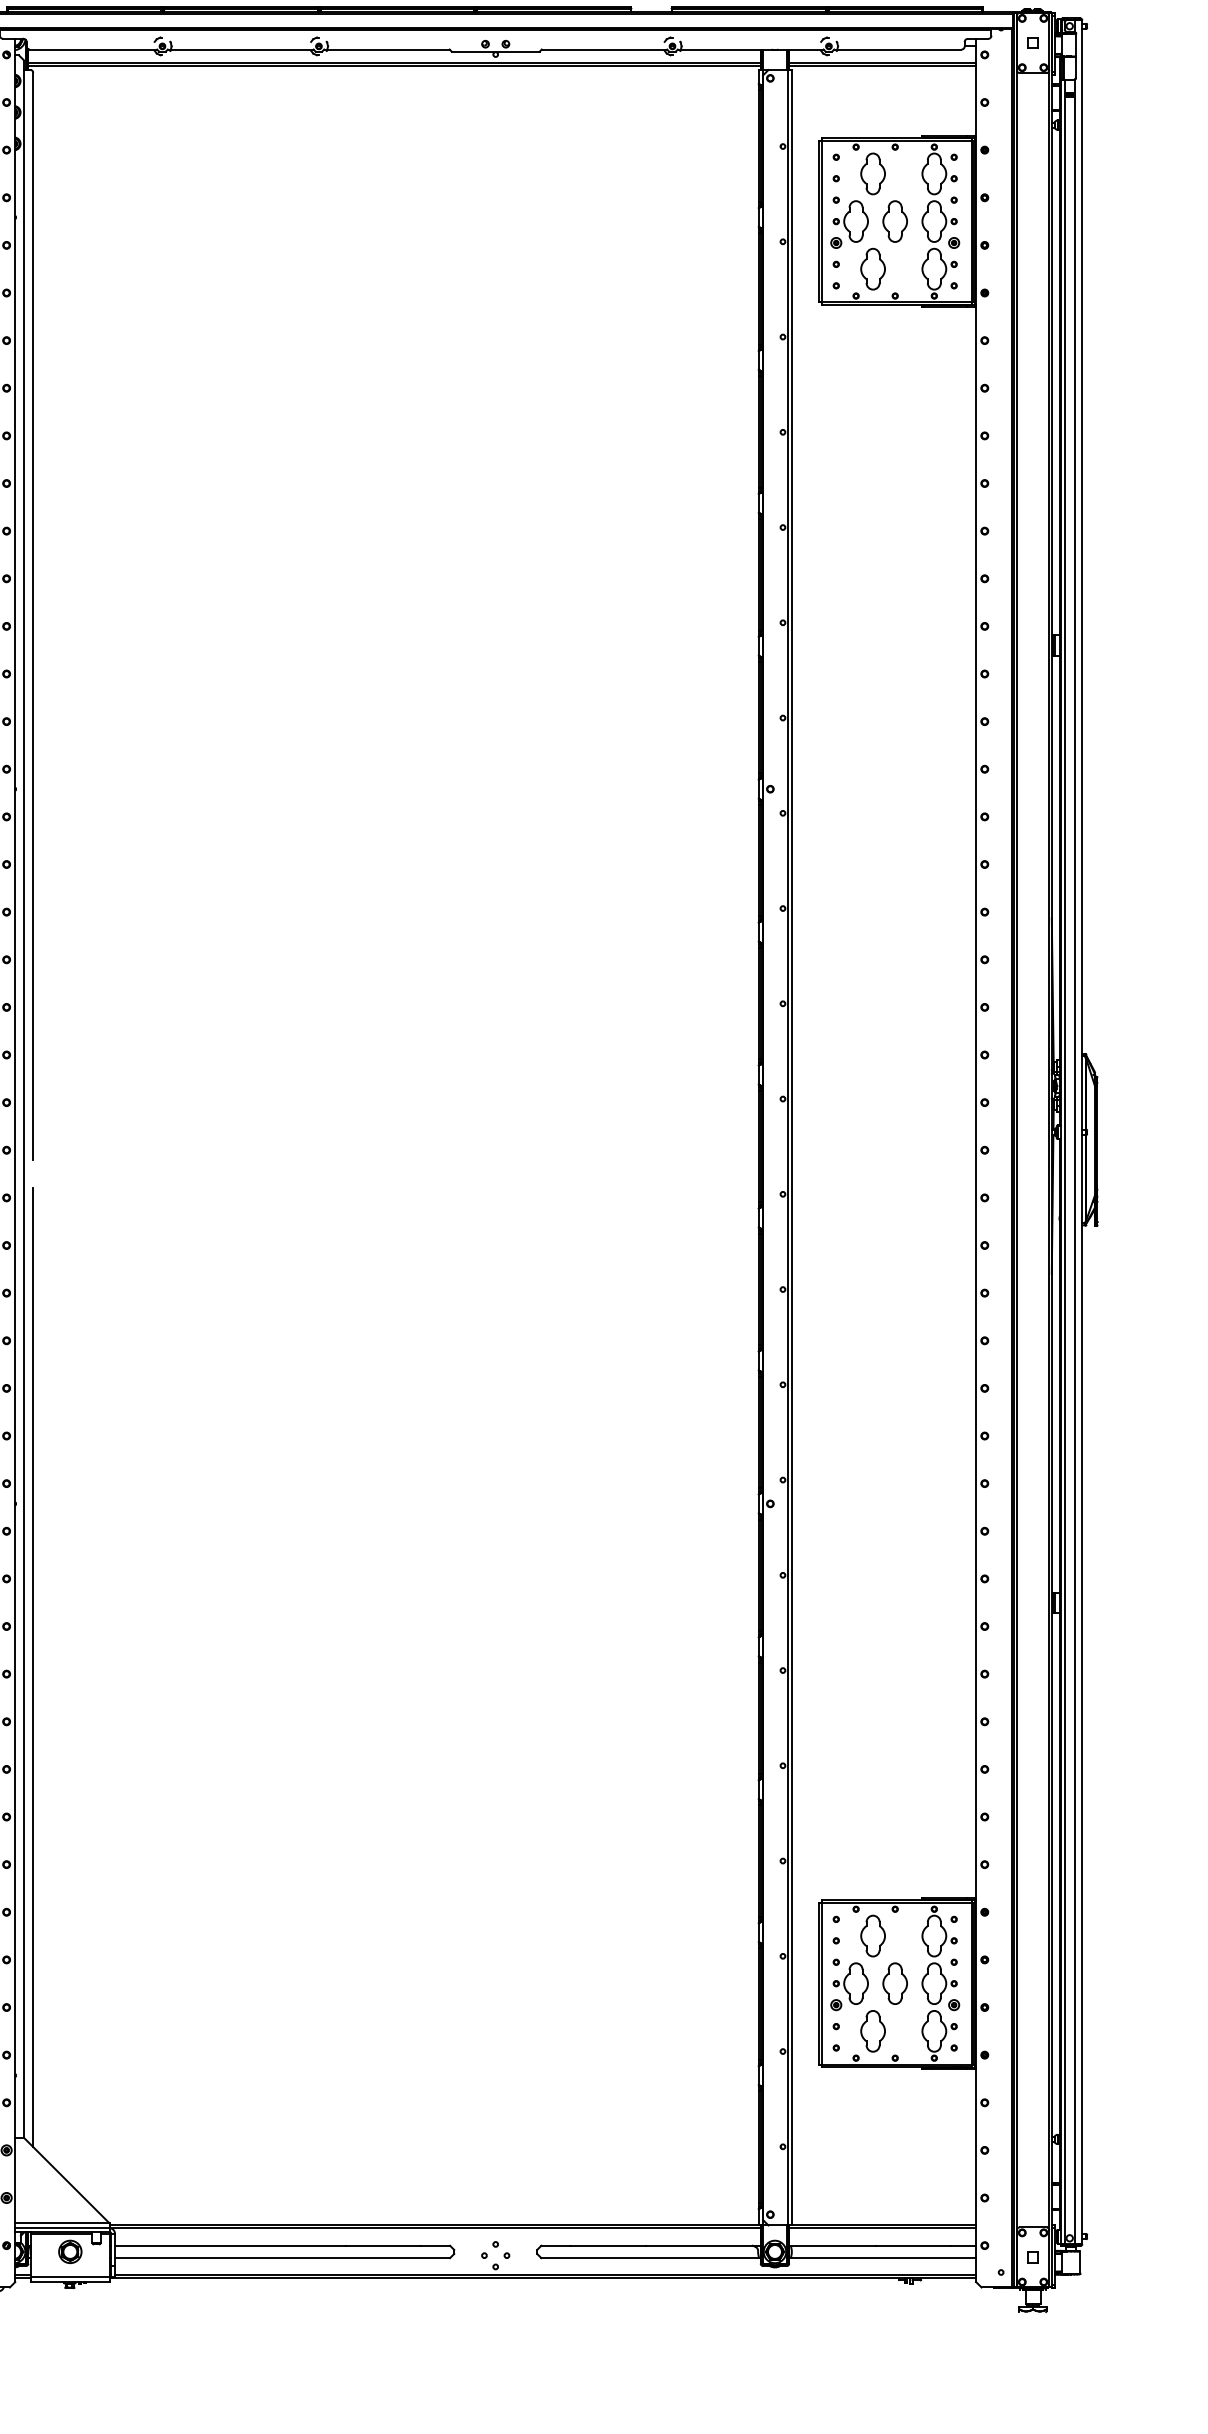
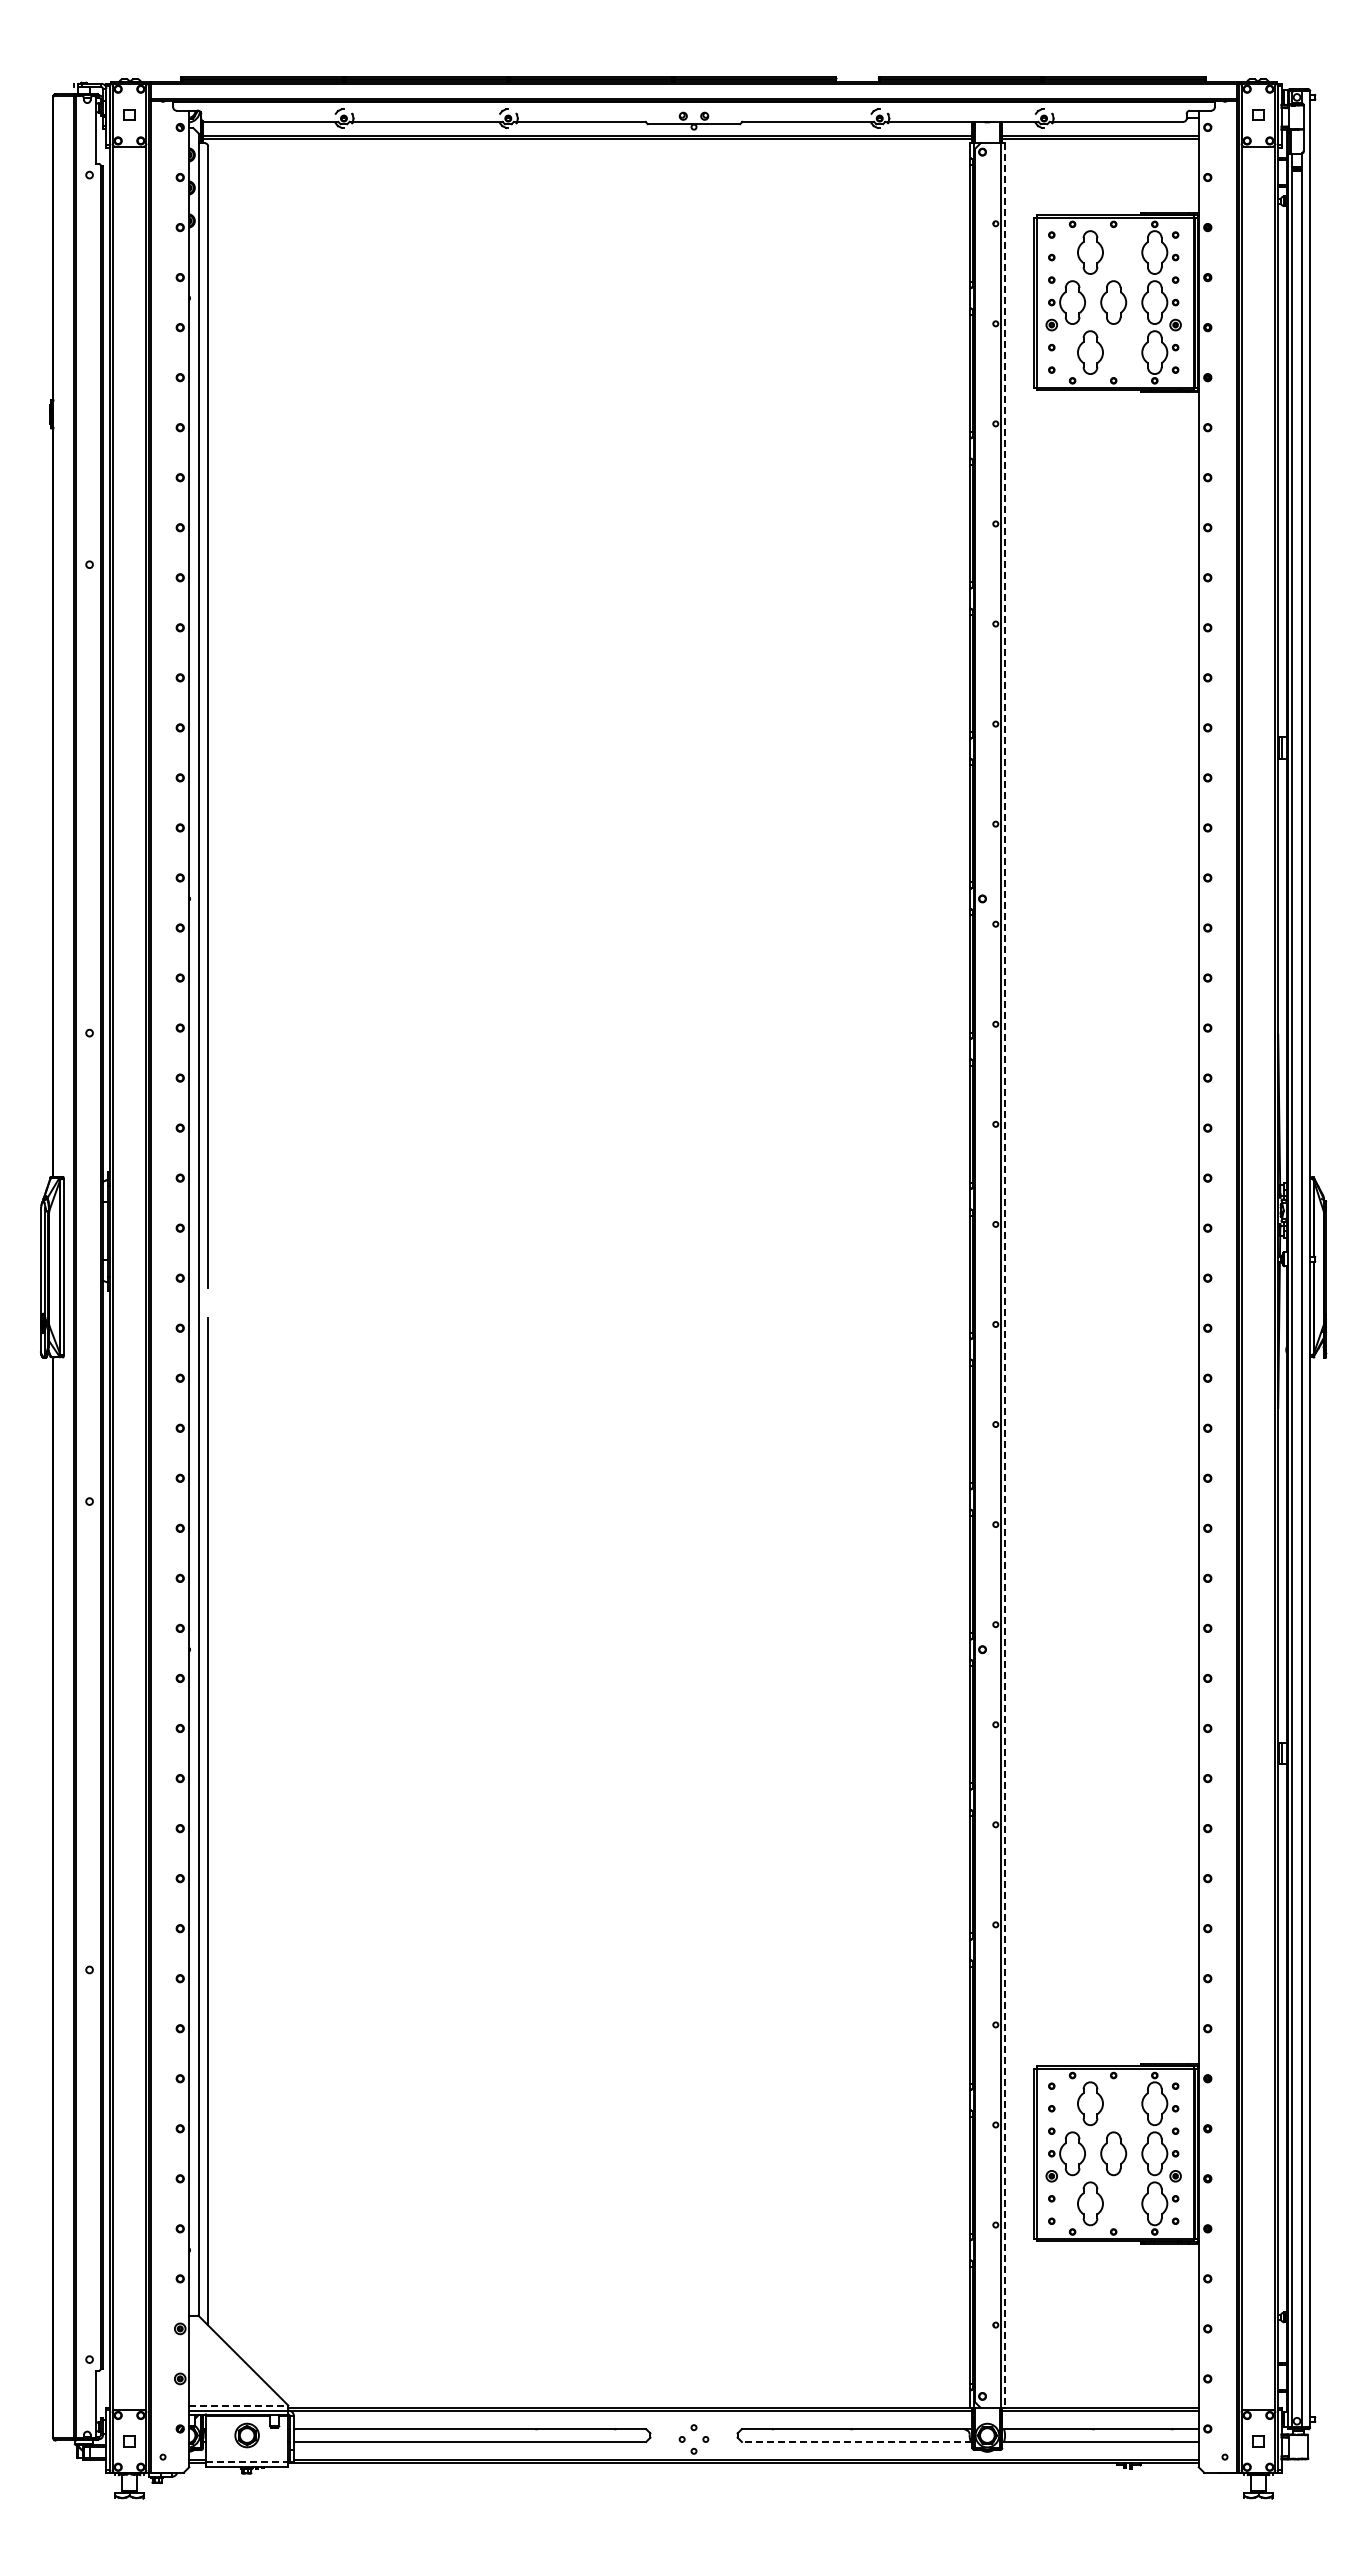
line: (792, 1148) -> (1005, 1276), solid -> dashed
line: (62, 2223) -> (238, 2405), solid -> dashed
line: (650, 2258) -> (856, 2442), solid -> dashed
line: (70, 2276) -> (247, 2461), solid -> dashed

